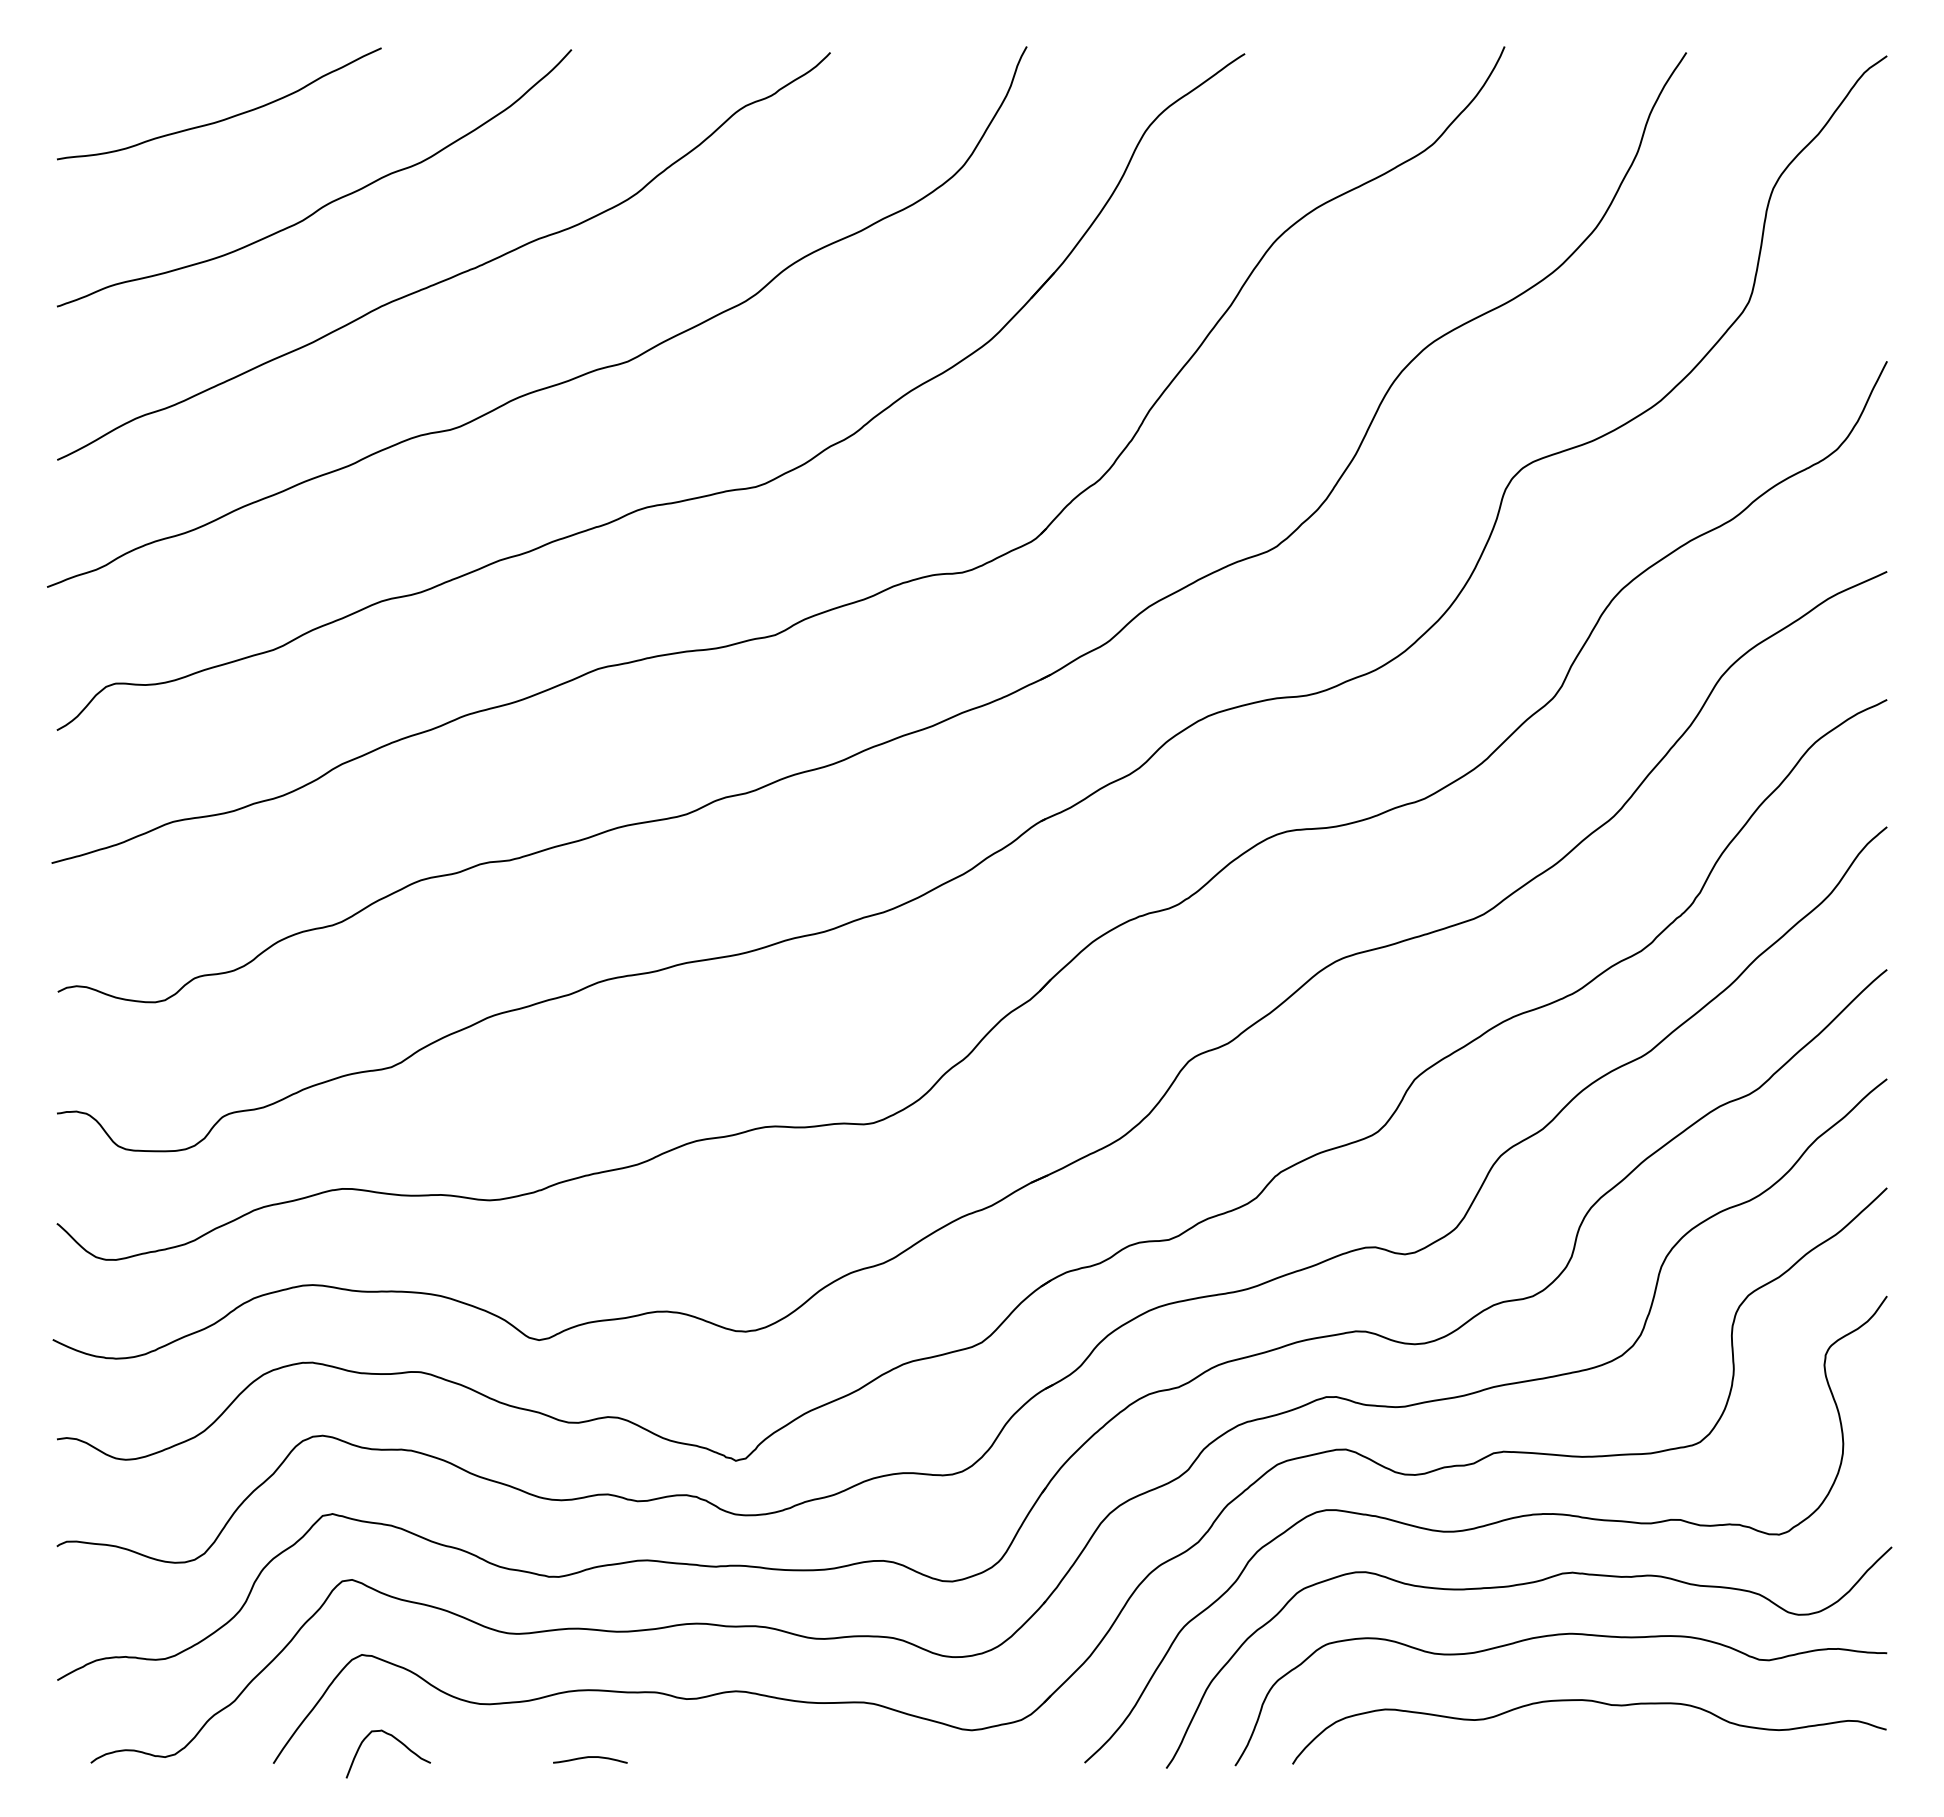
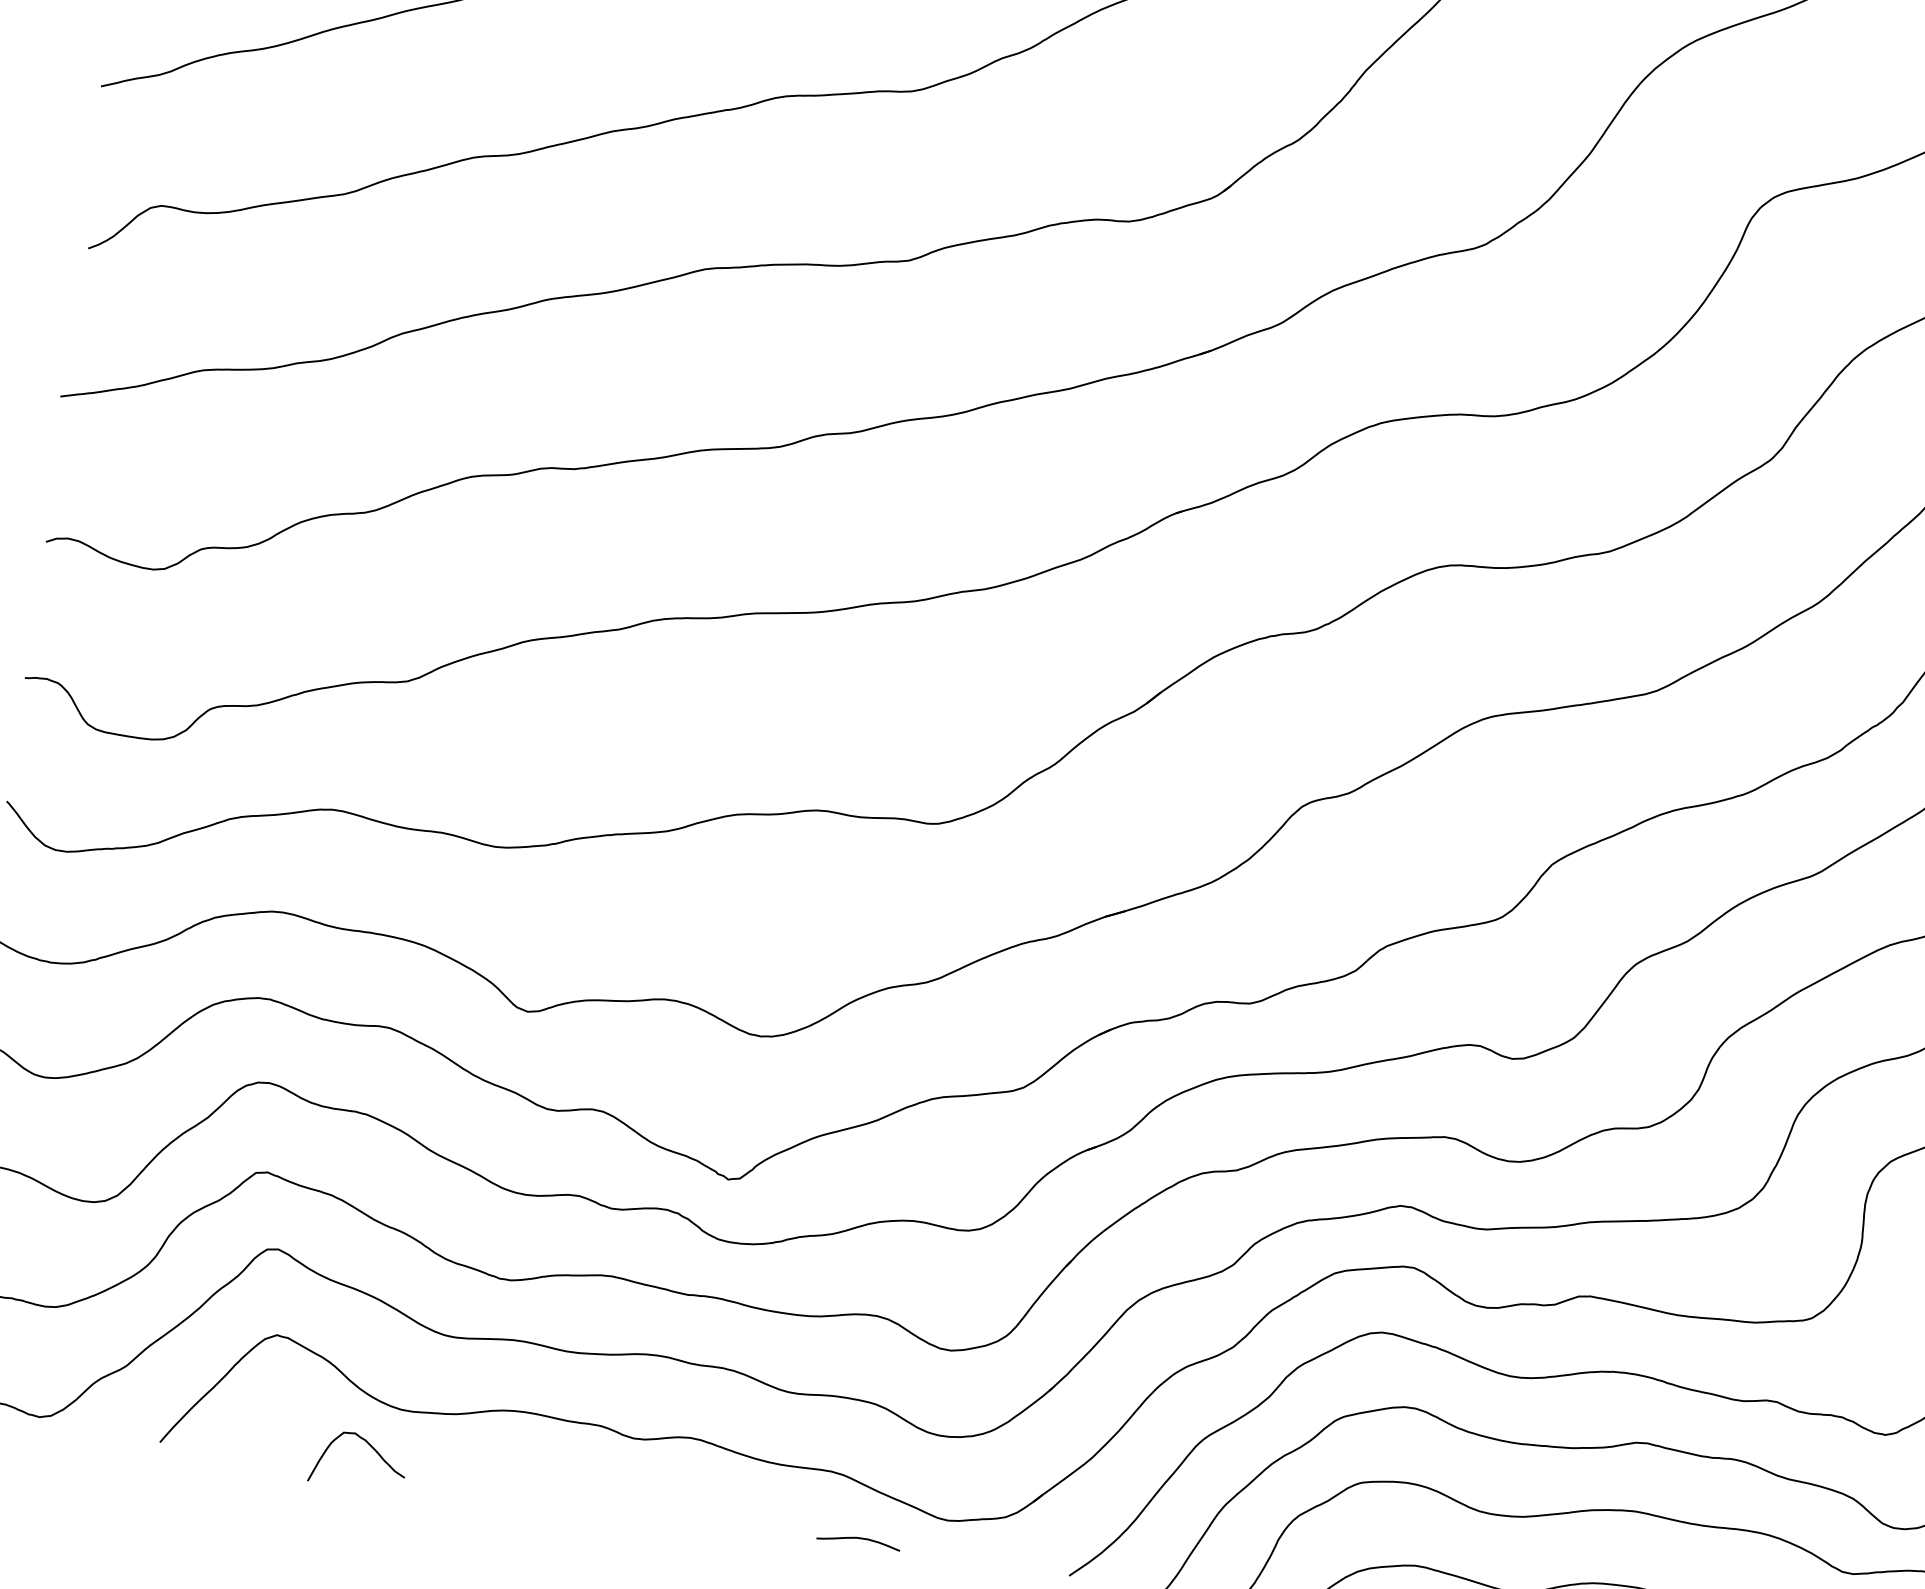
curve: (396, 1740) -> (370, 1446), moved
curve: (590, 1757) -> (859, 1538), moved

